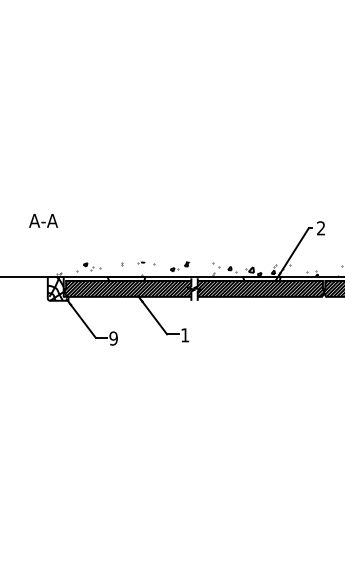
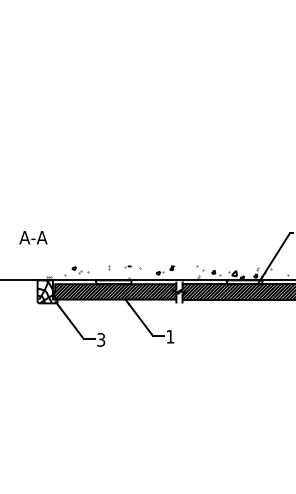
text: (43, 220) -> (33, 237), moved
text: (113, 338) -> (101, 339), 9 -> 3

